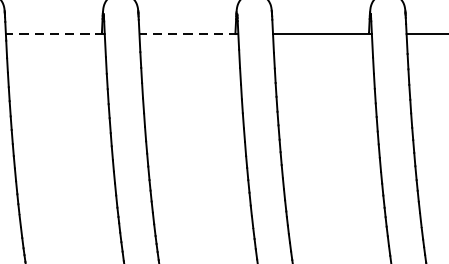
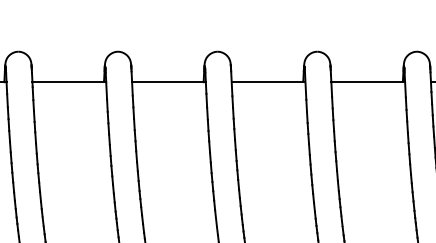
line: (55, 34) -> (69, 82), dashed -> solid
line: (188, 34) -> (168, 82), dashed -> solid

